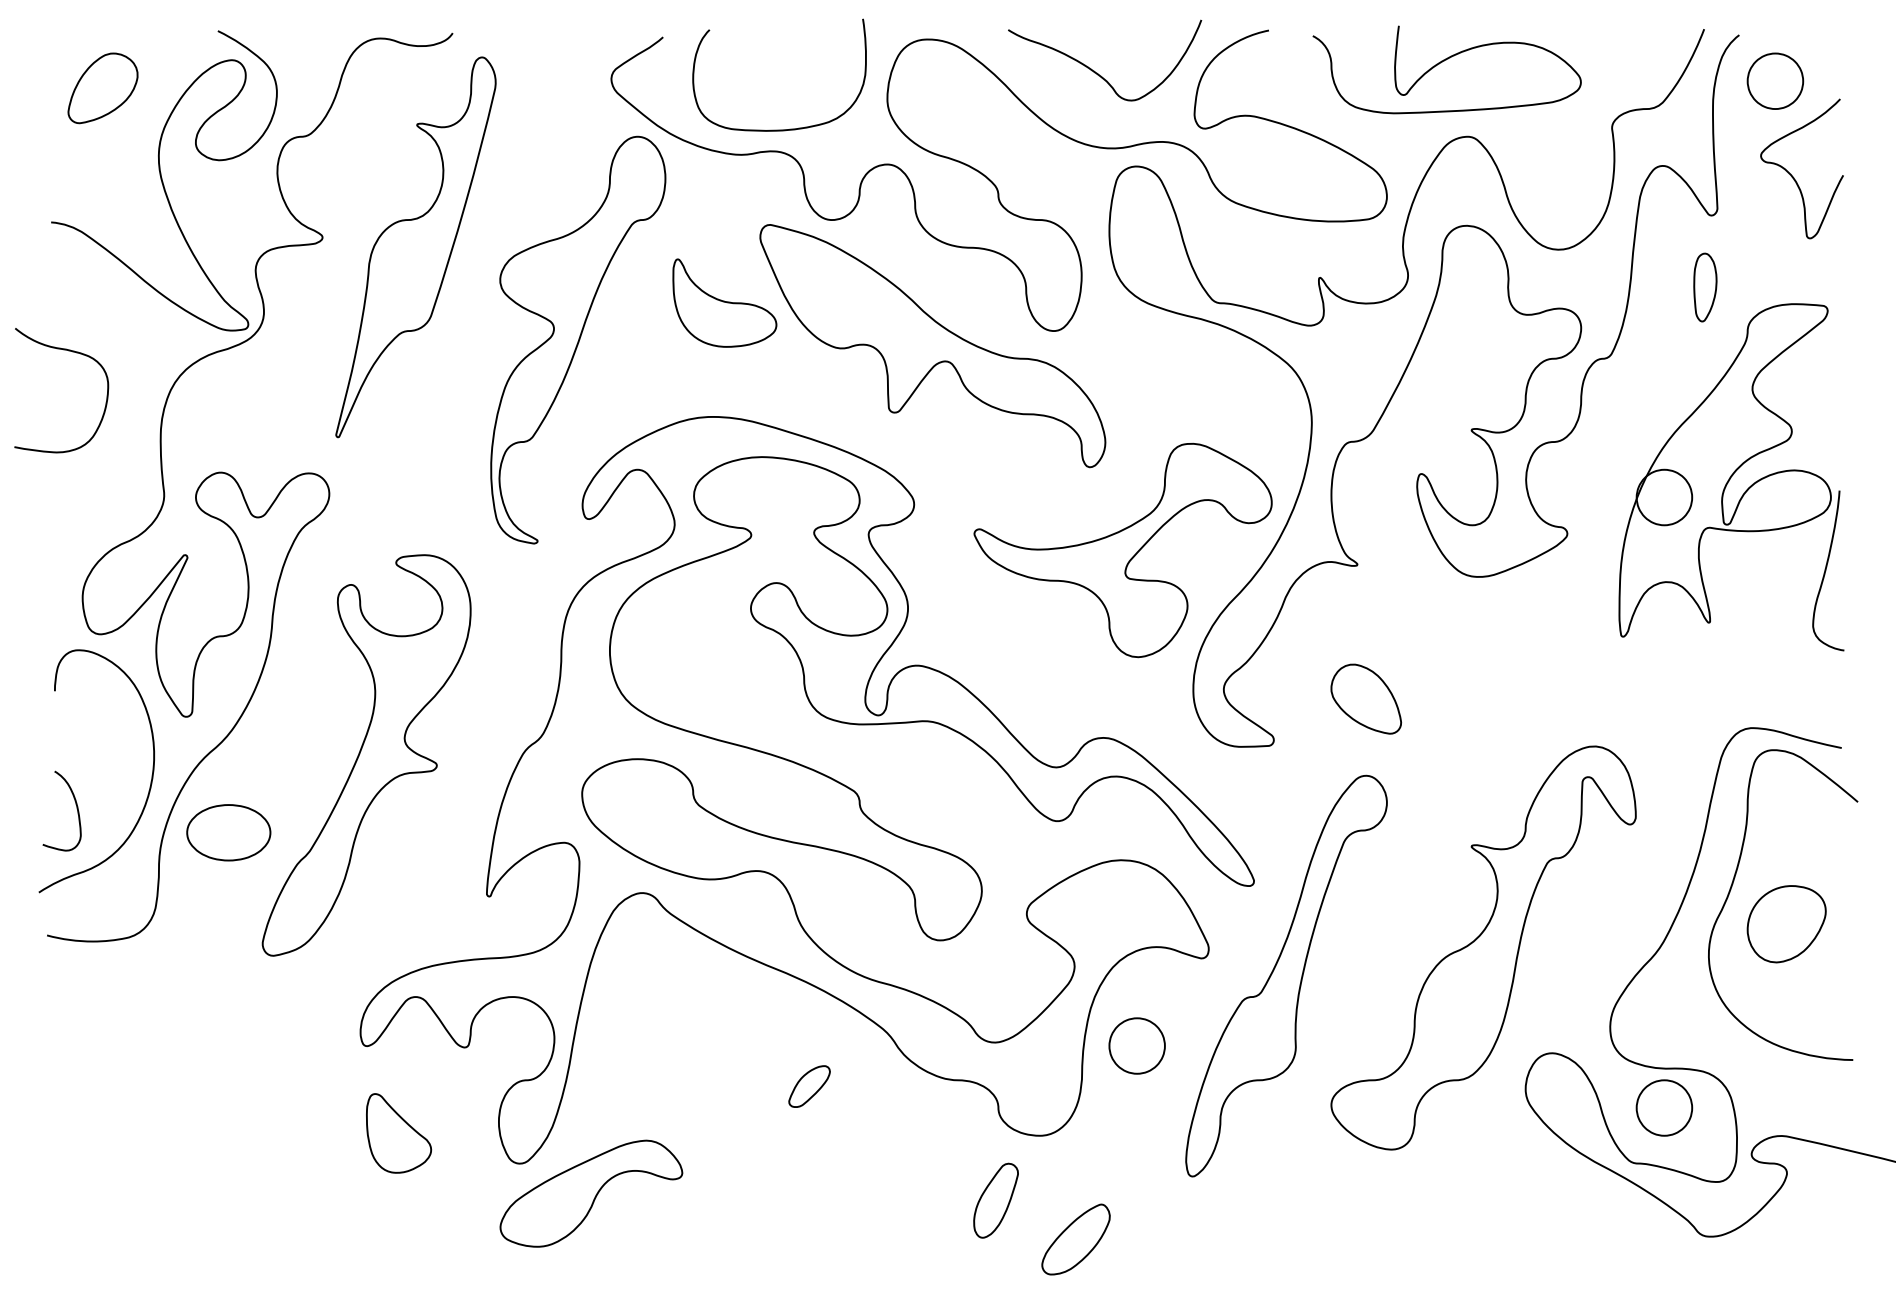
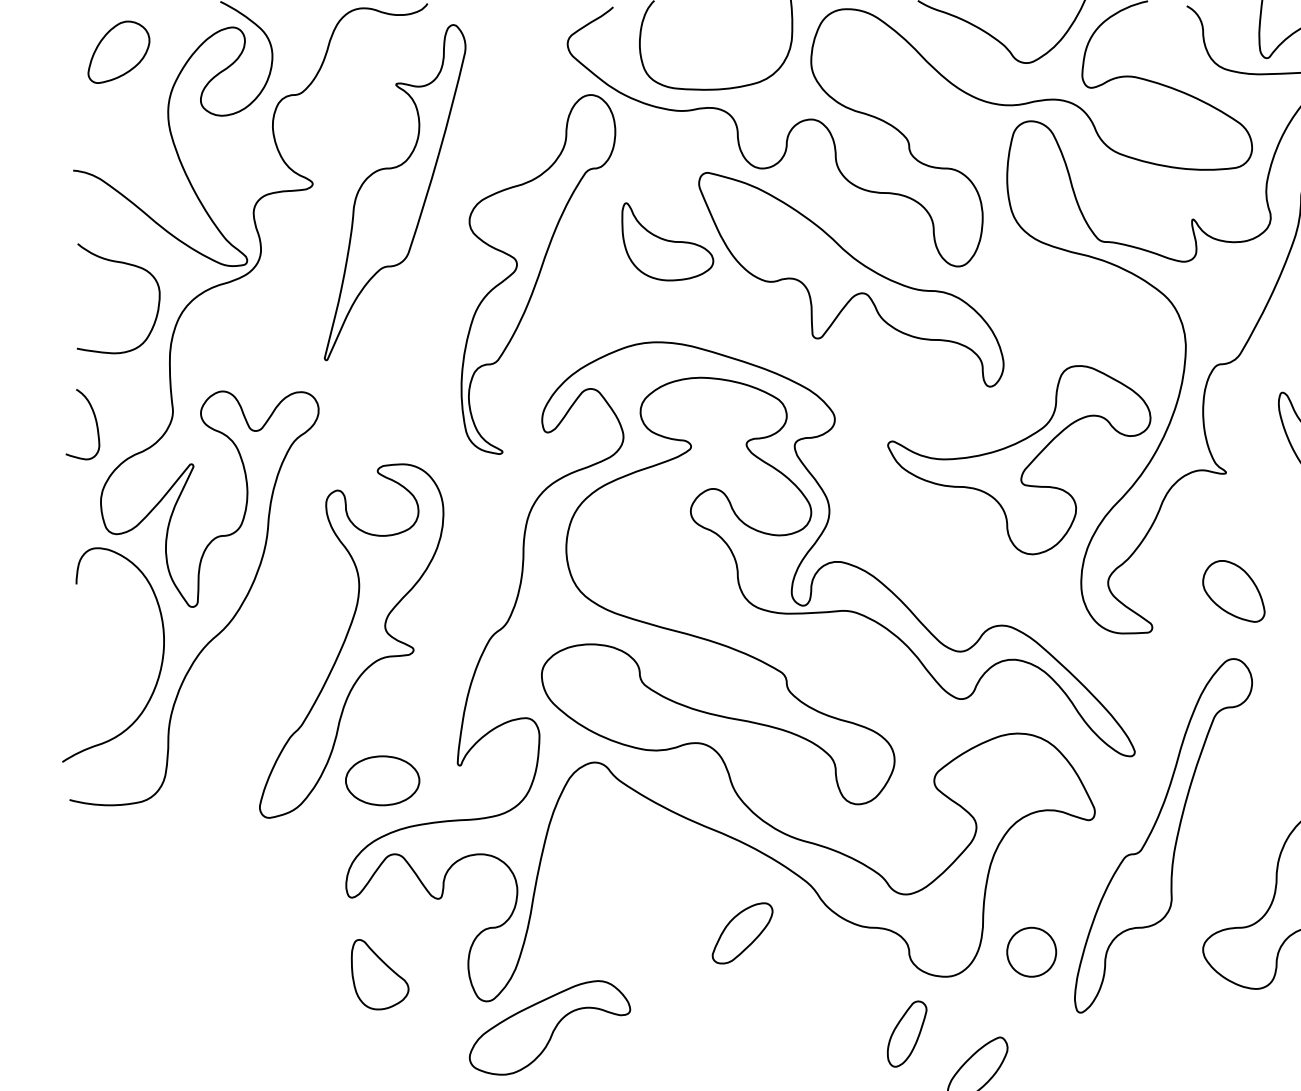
curve: (72, 352) -> (128, 265), moved
curve: (76, 808) -> (95, 422), moved
part: (228, 832) -> (382, 780), moved
part: (1136, 1045) -> (1031, 951), moved
part: (809, 1086) -> (742, 933), size x1.67

